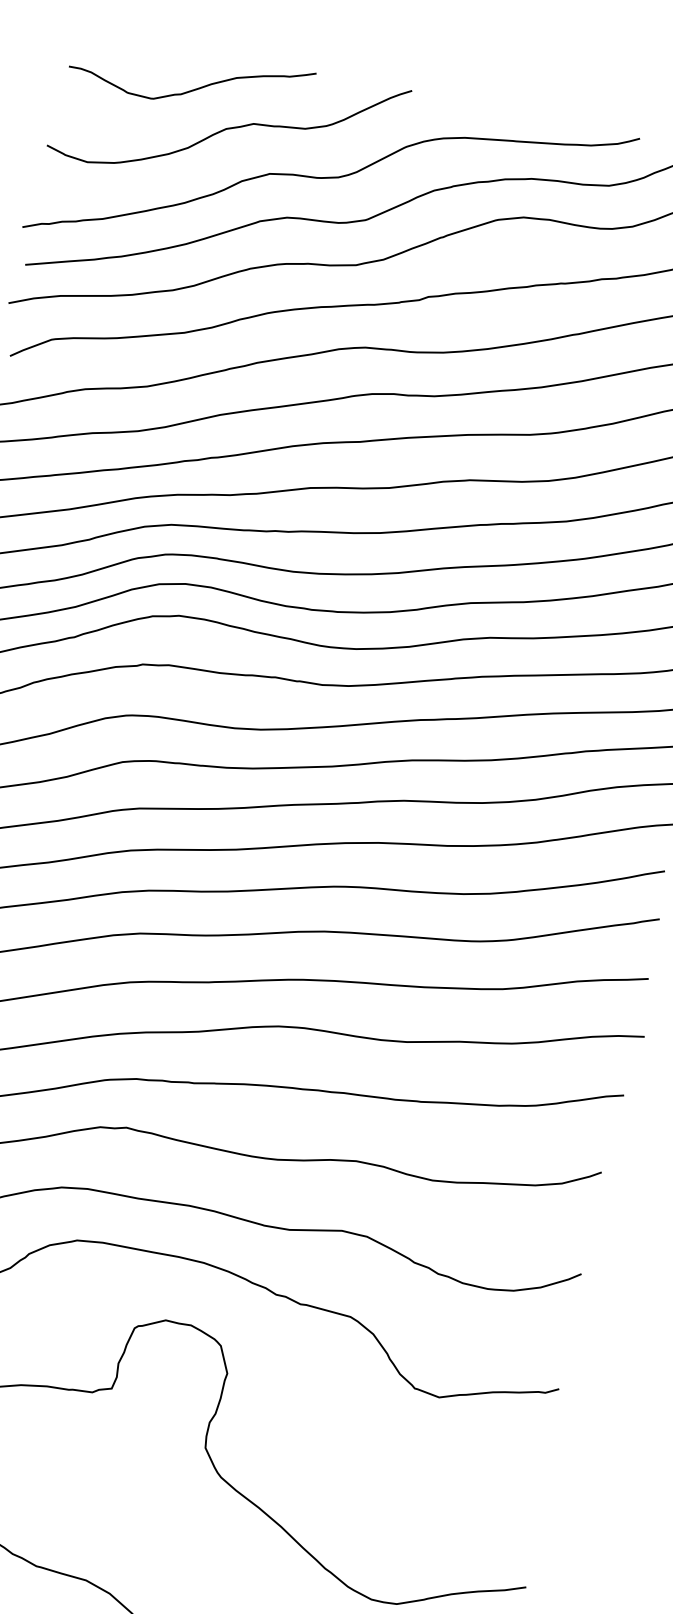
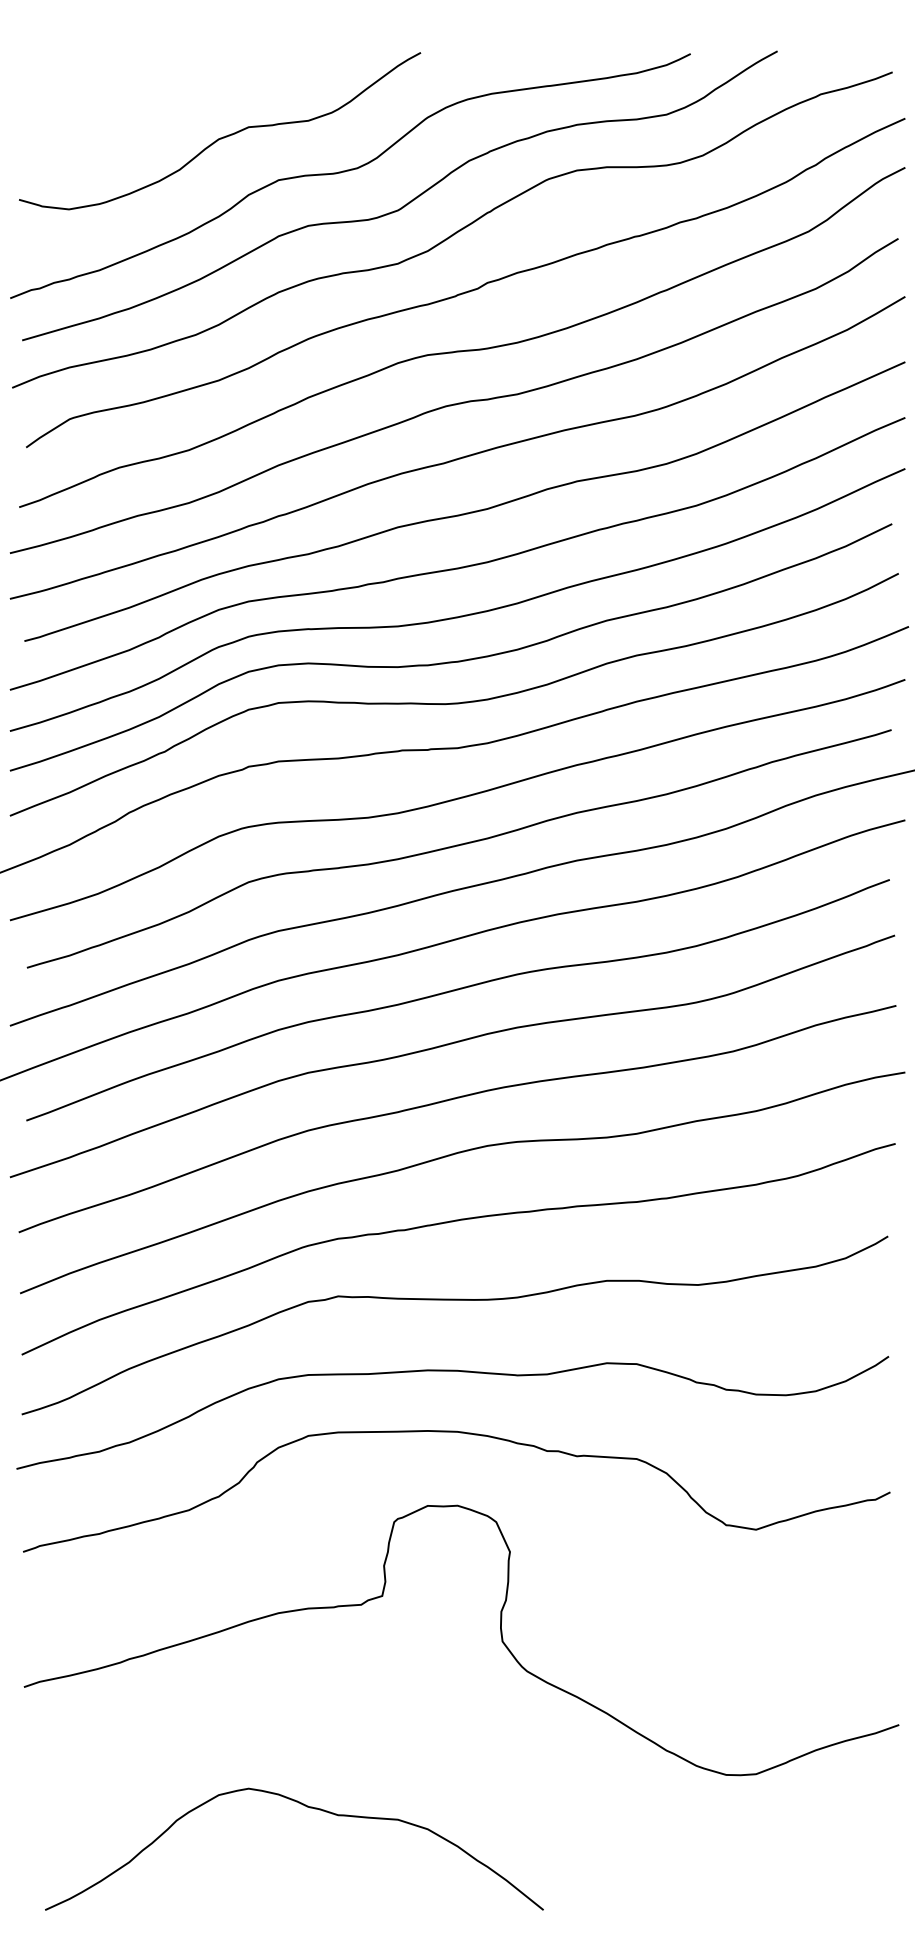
curve: (195, 88) -> (174, 100), removed

